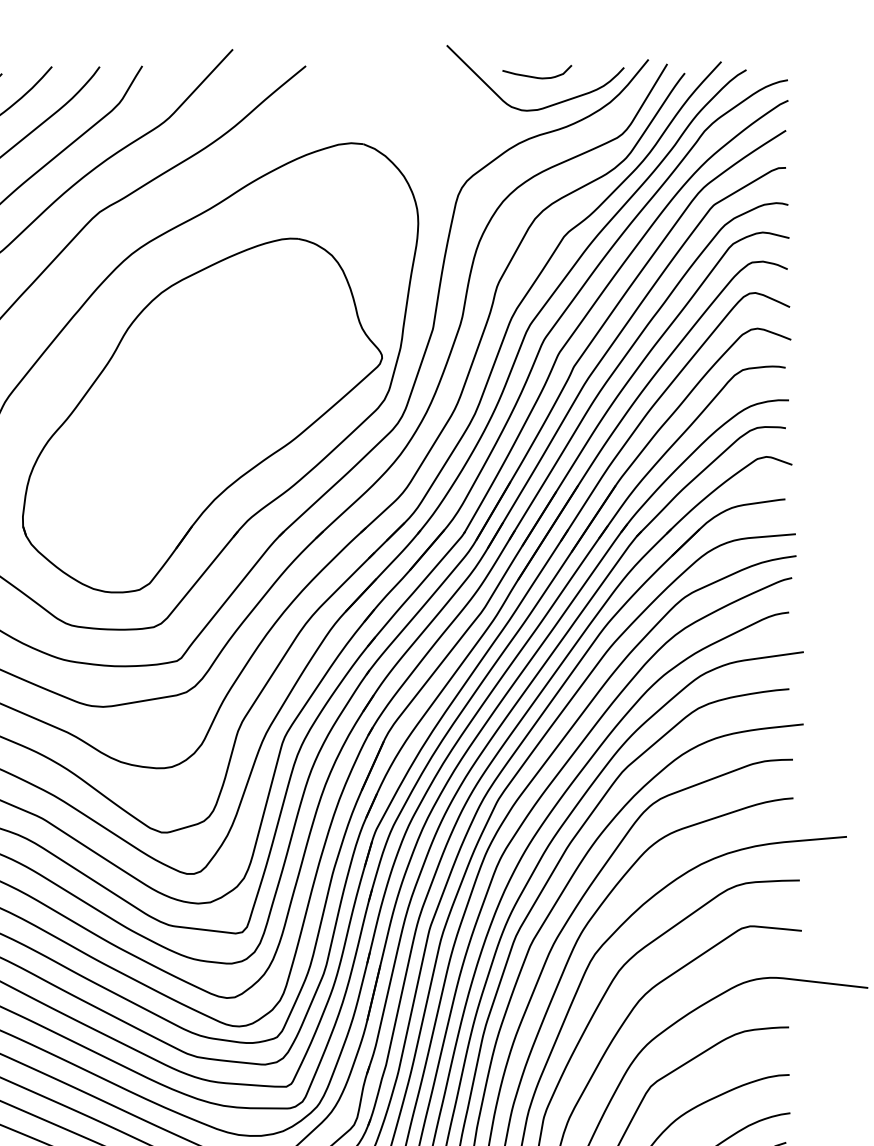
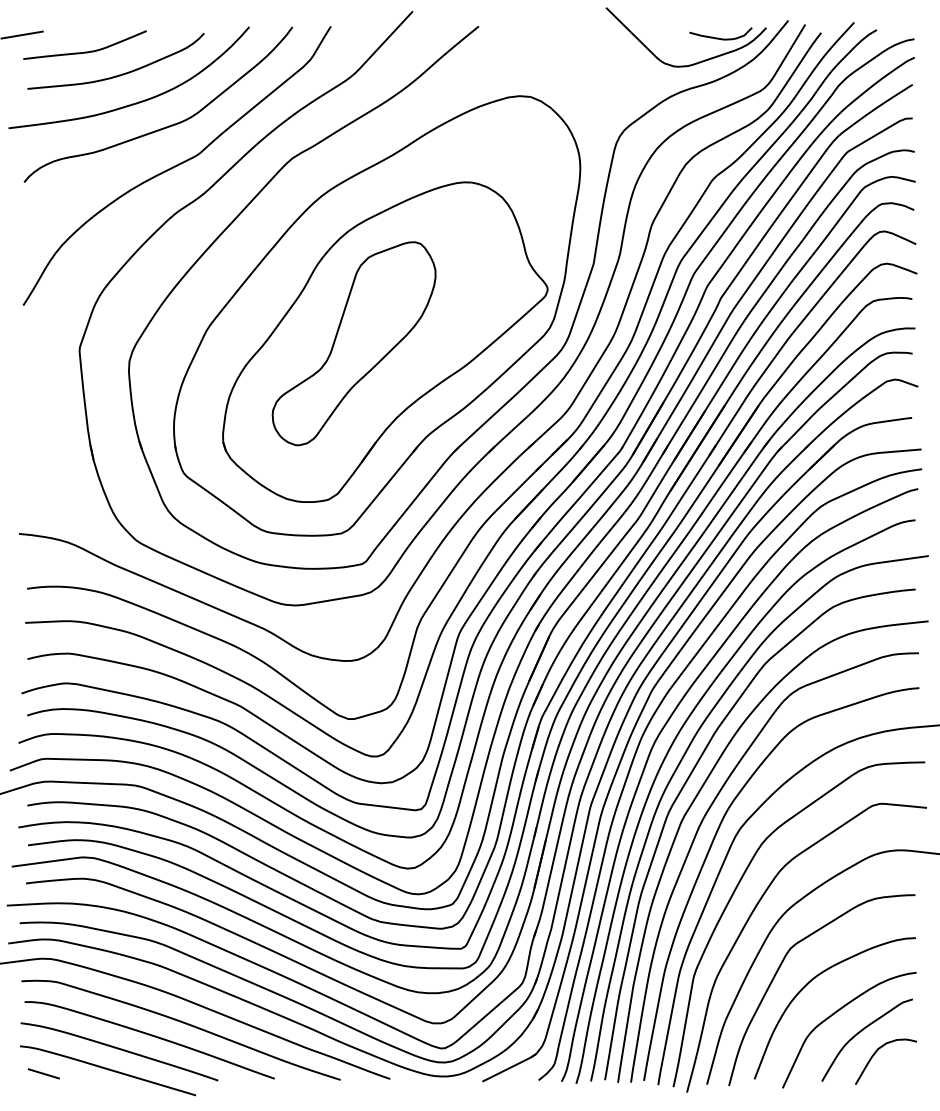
curve: (534, 76) -> (718, 37), moved
part: (167, 416) -> (353, 343), added

